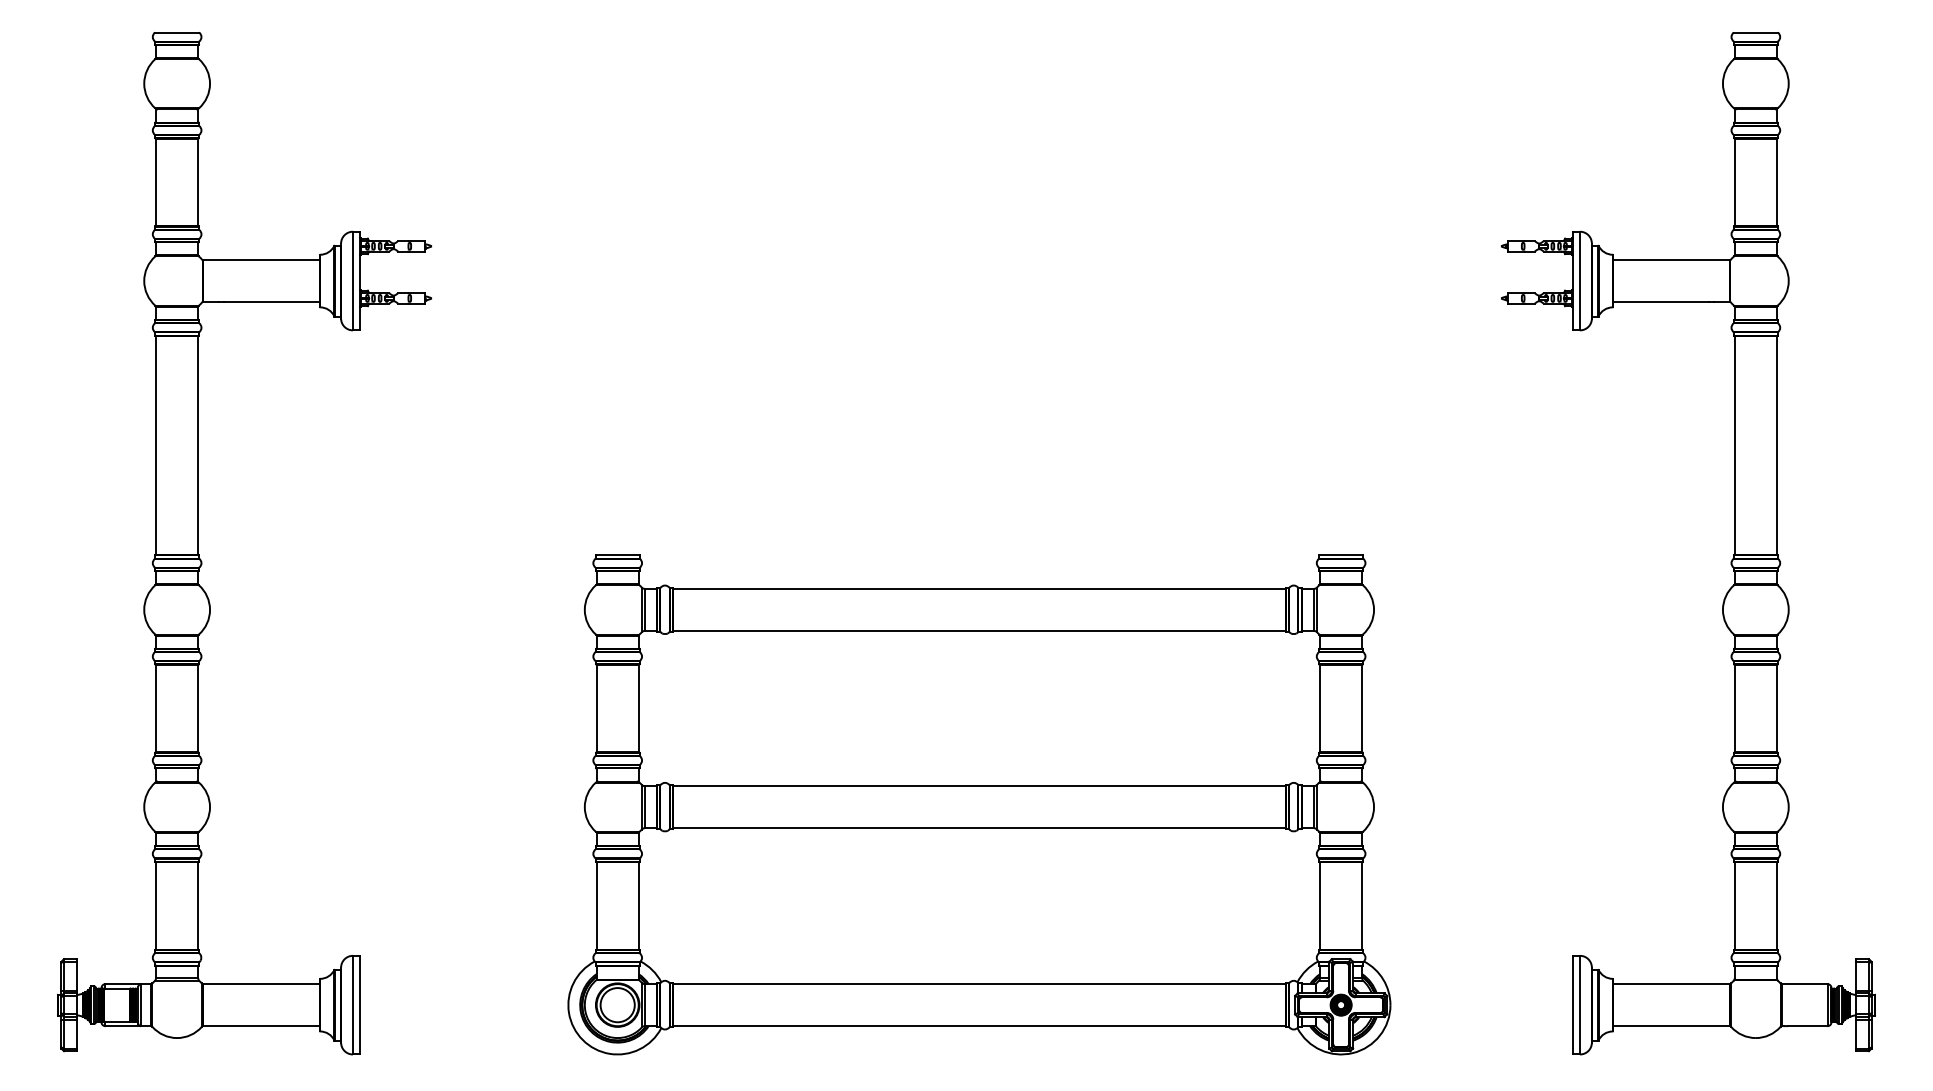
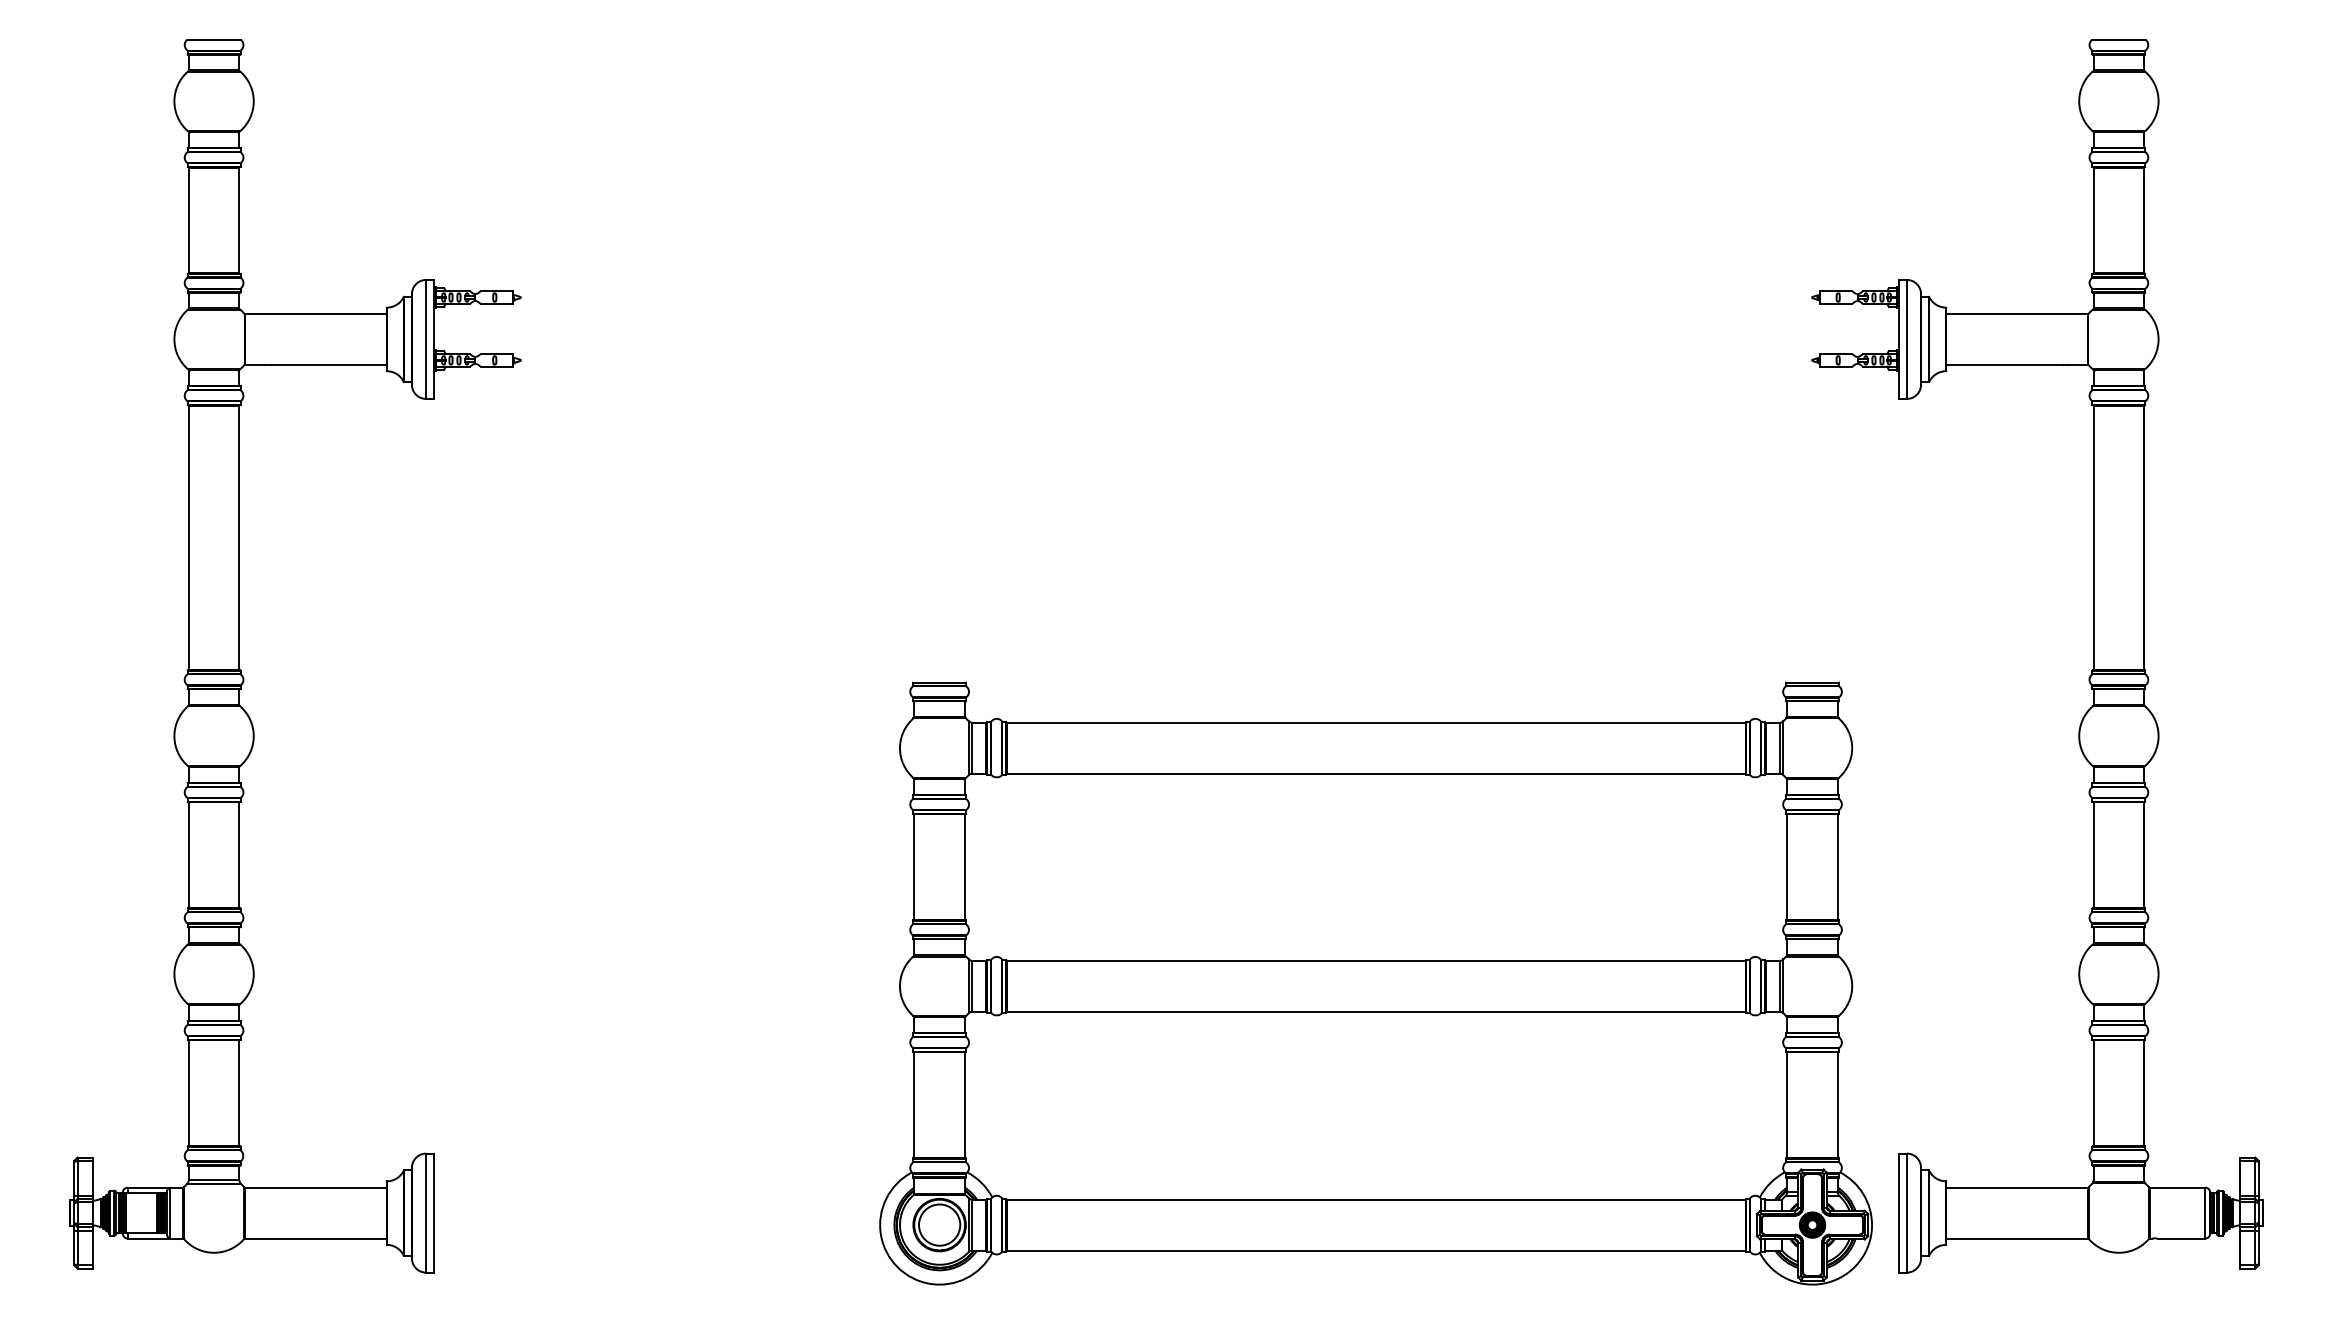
part: (978, 804) -> (1375, 983), moved

